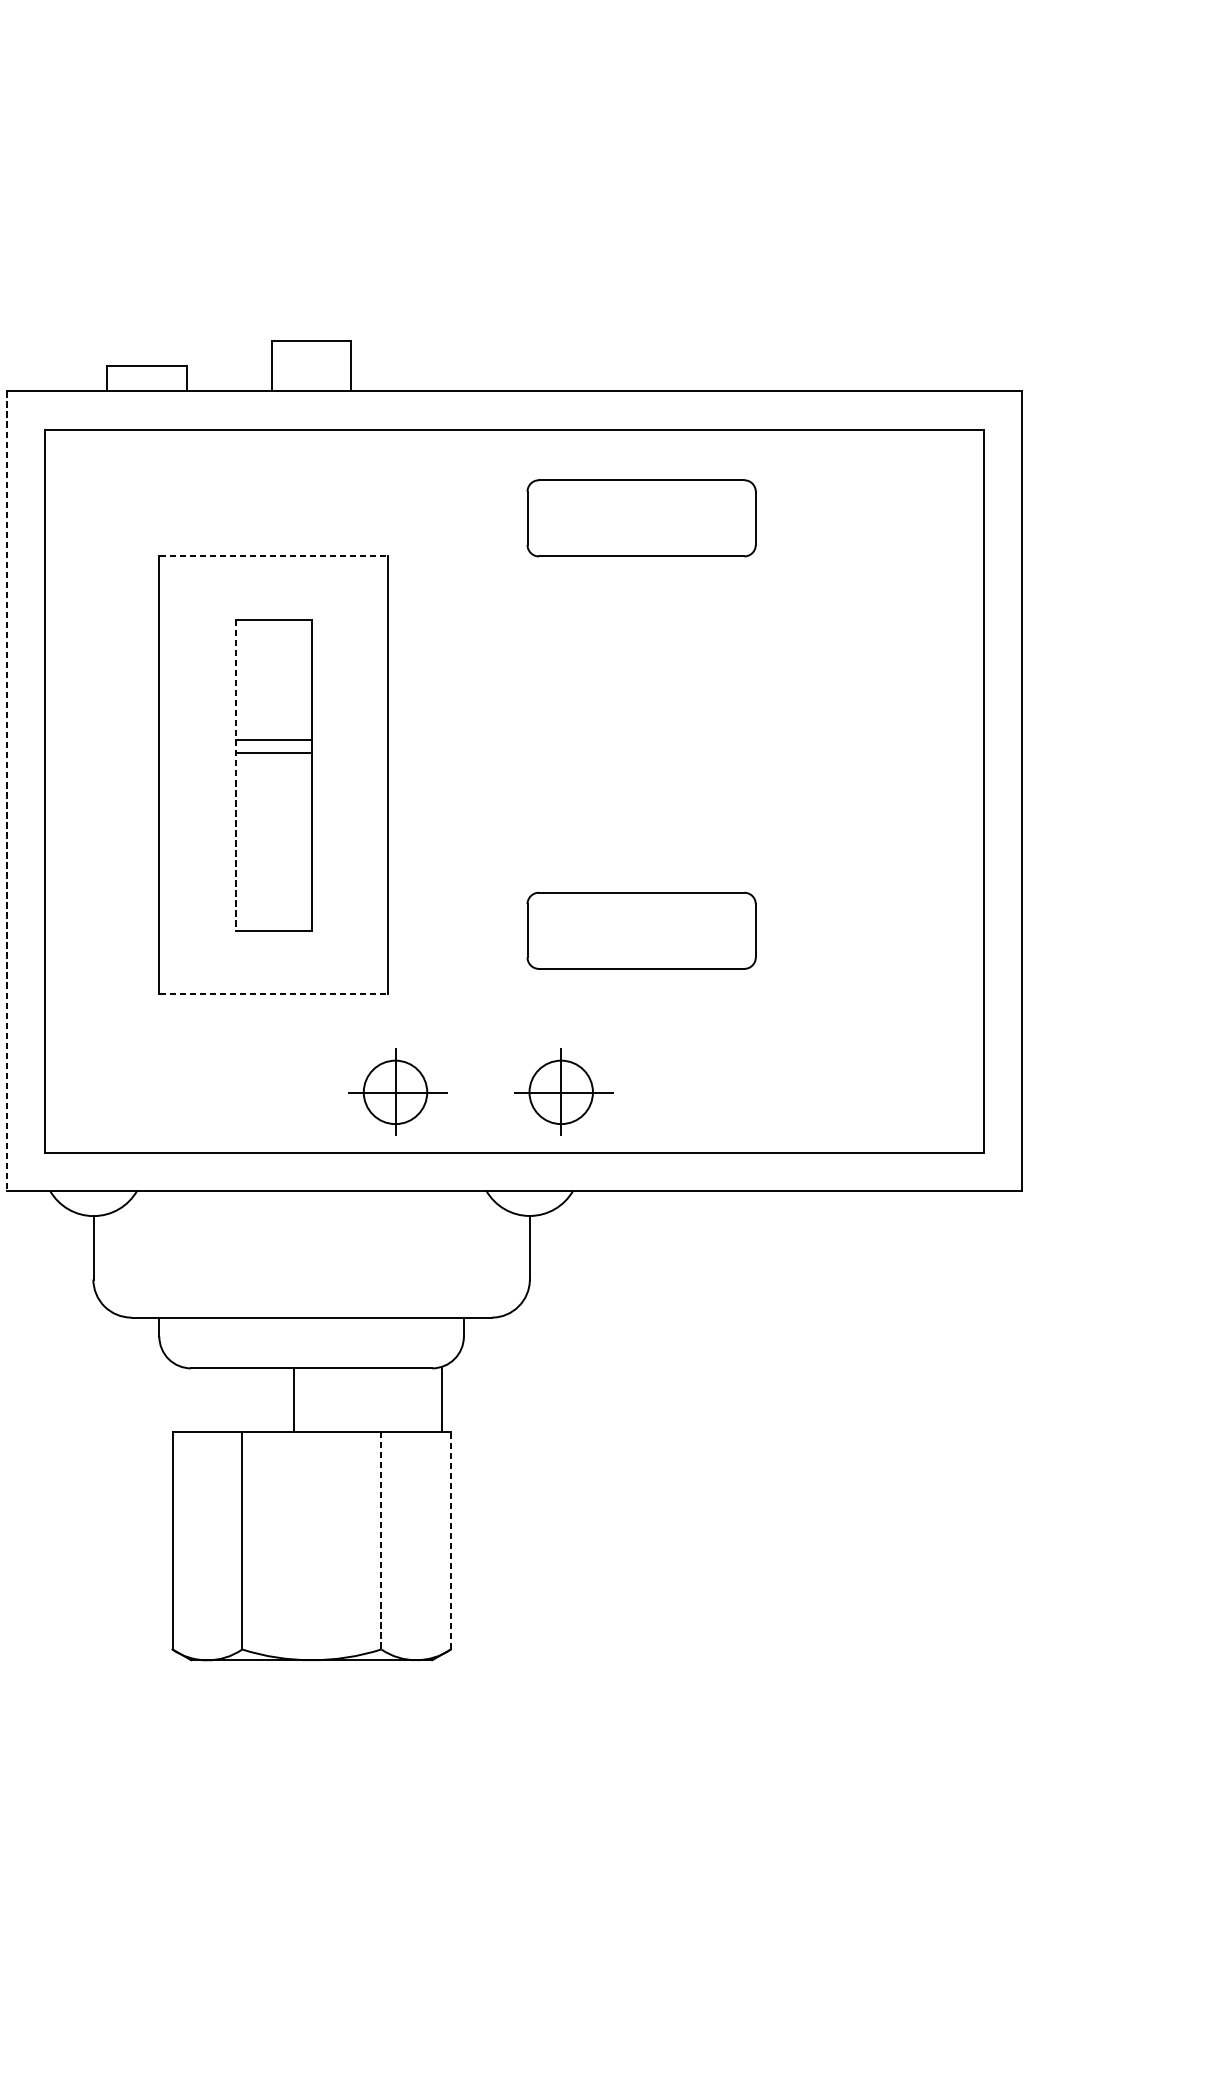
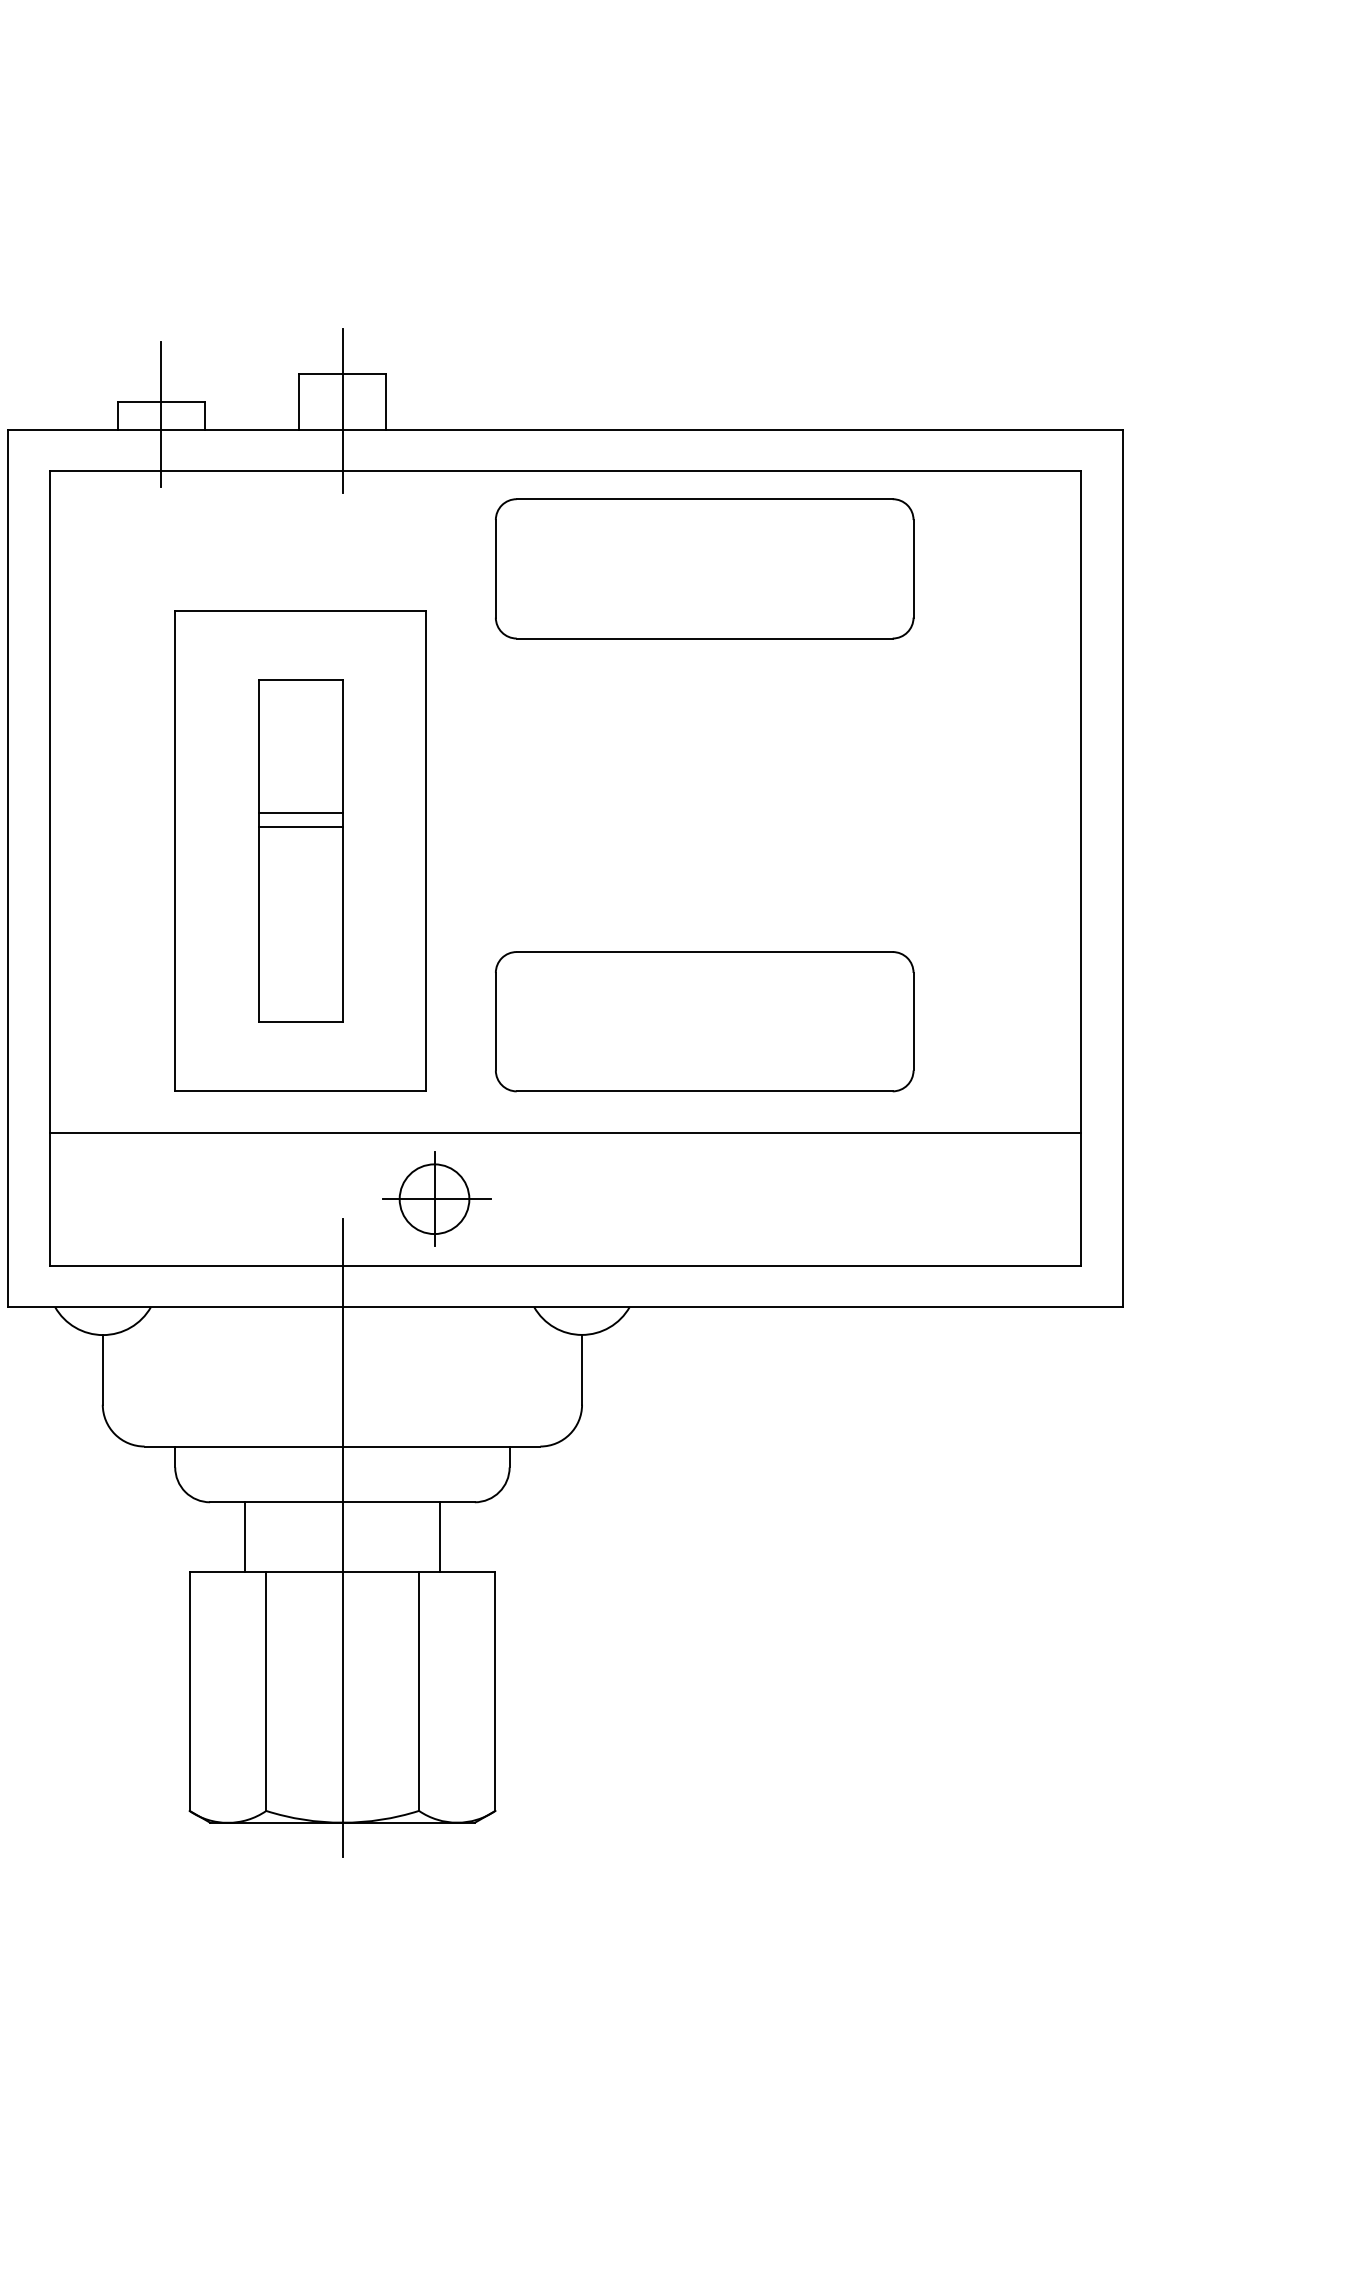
line: (311, 375) -> (342, 411), added
line: (146, 377) -> (161, 414), added
part: (641, 517) -> (704, 568), size x1.67
line: (274, 556) -> (301, 610), dashed -> solid
line: (235, 775) -> (258, 851), dashed -> solid
line: (7, 791) -> (8, 868), dashed -> solid
part: (641, 930) -> (704, 1021), size x1.67
line: (274, 994) -> (301, 1091), dashed -> solid
line: (513, 1032) -> (564, 1133), added
part: (563, 1091) -> (618, 1198), removed
line: (294, 1399) -> (245, 1536), moved
line: (442, 1399) -> (440, 1536), moved
line: (311, 1401) -> (342, 1538), added
line: (451, 1539) -> (495, 1690), dashed -> solid
line: (381, 1540) -> (419, 1691), dashed -> solid

